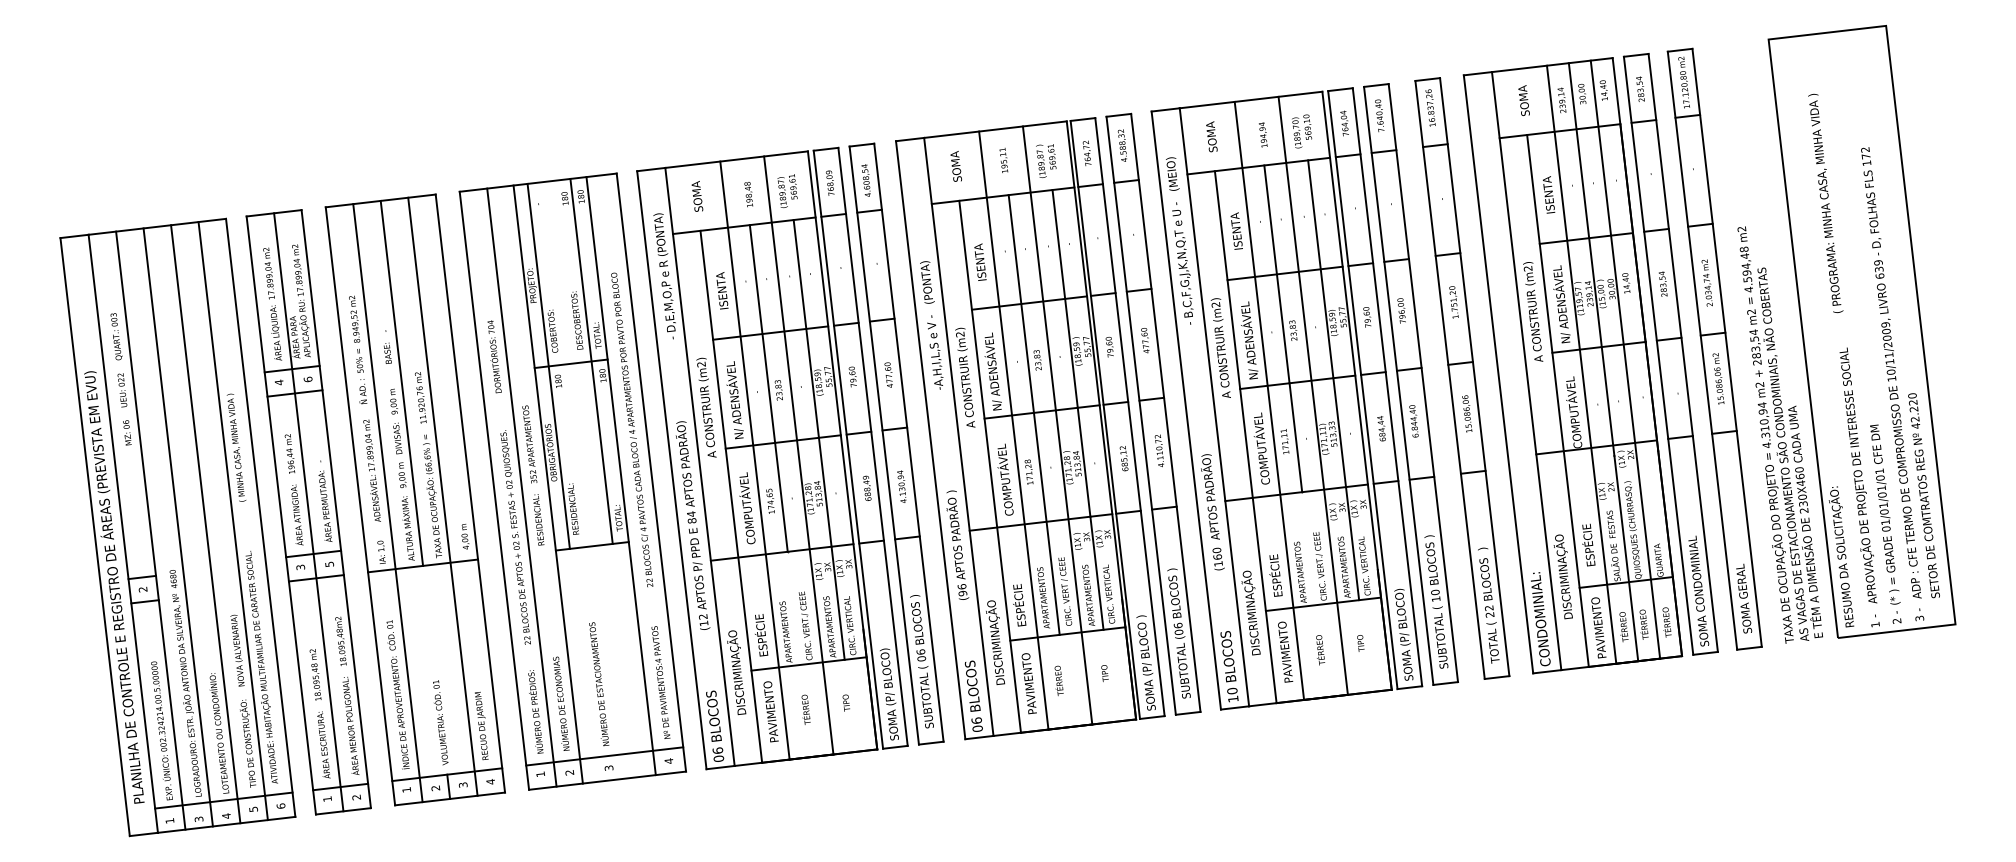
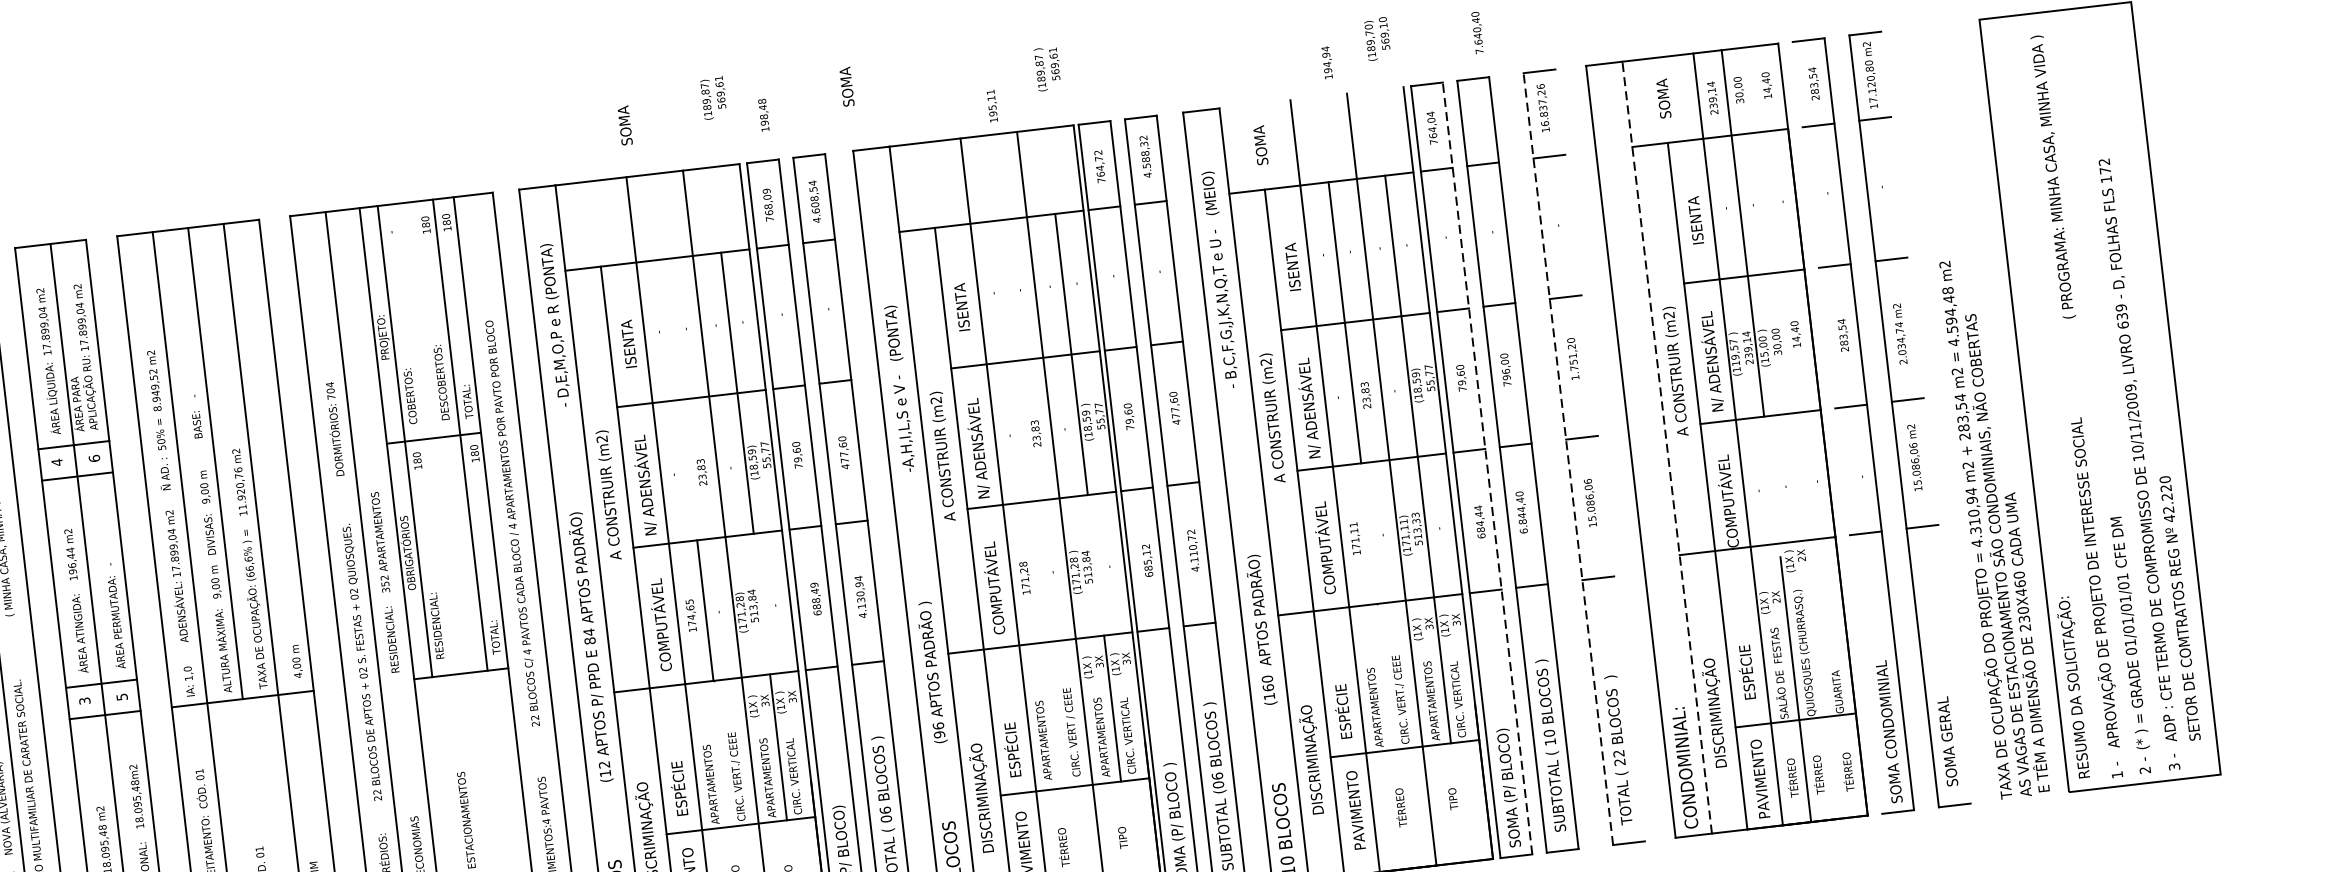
line: (1250, 99) -> (1310, 97), removed
text: (1379, 115) -> (1477, 32), moved
text: (1302, 131) -> (1377, 39), moved
text: (1263, 134) -> (1327, 62), moved
text: (1003, 159) -> (991, 104), moved
text: (1046, 160) -> (1047, 68), moved
text: (955, 166) -> (846, 86), moved
text: (787, 190) -> (713, 97), moved
text: (748, 194) -> (763, 115), moved
text: (697, 196) -> (625, 125), moved
text: (1825, 202) -> (2052, 175), moved
line: (762, 333) -> (680, 399), removed
line: (1726, 347) -> (1925, 417), removed
line: (1658, 355) -> (1837, 427), removed
line: (1625, 359) -> (1794, 432), removed
line: (1526, 370) -> (1666, 446), solid -> dashed
line: (1474, 377) -> (1599, 455), removed
line: (1450, 379) -> (1568, 458), solid -> dashed
line: (1387, 386) -> (1487, 467), solid -> dashed
line: (1607, 401) -> (1771, 486), removed
line: (1033, 414) -> (1030, 503), removed
line: (1295, 437) -> (1368, 533), removed
line: (1083, 461) -> (1095, 564), removed
line: (824, 491) -> (760, 603), removed

